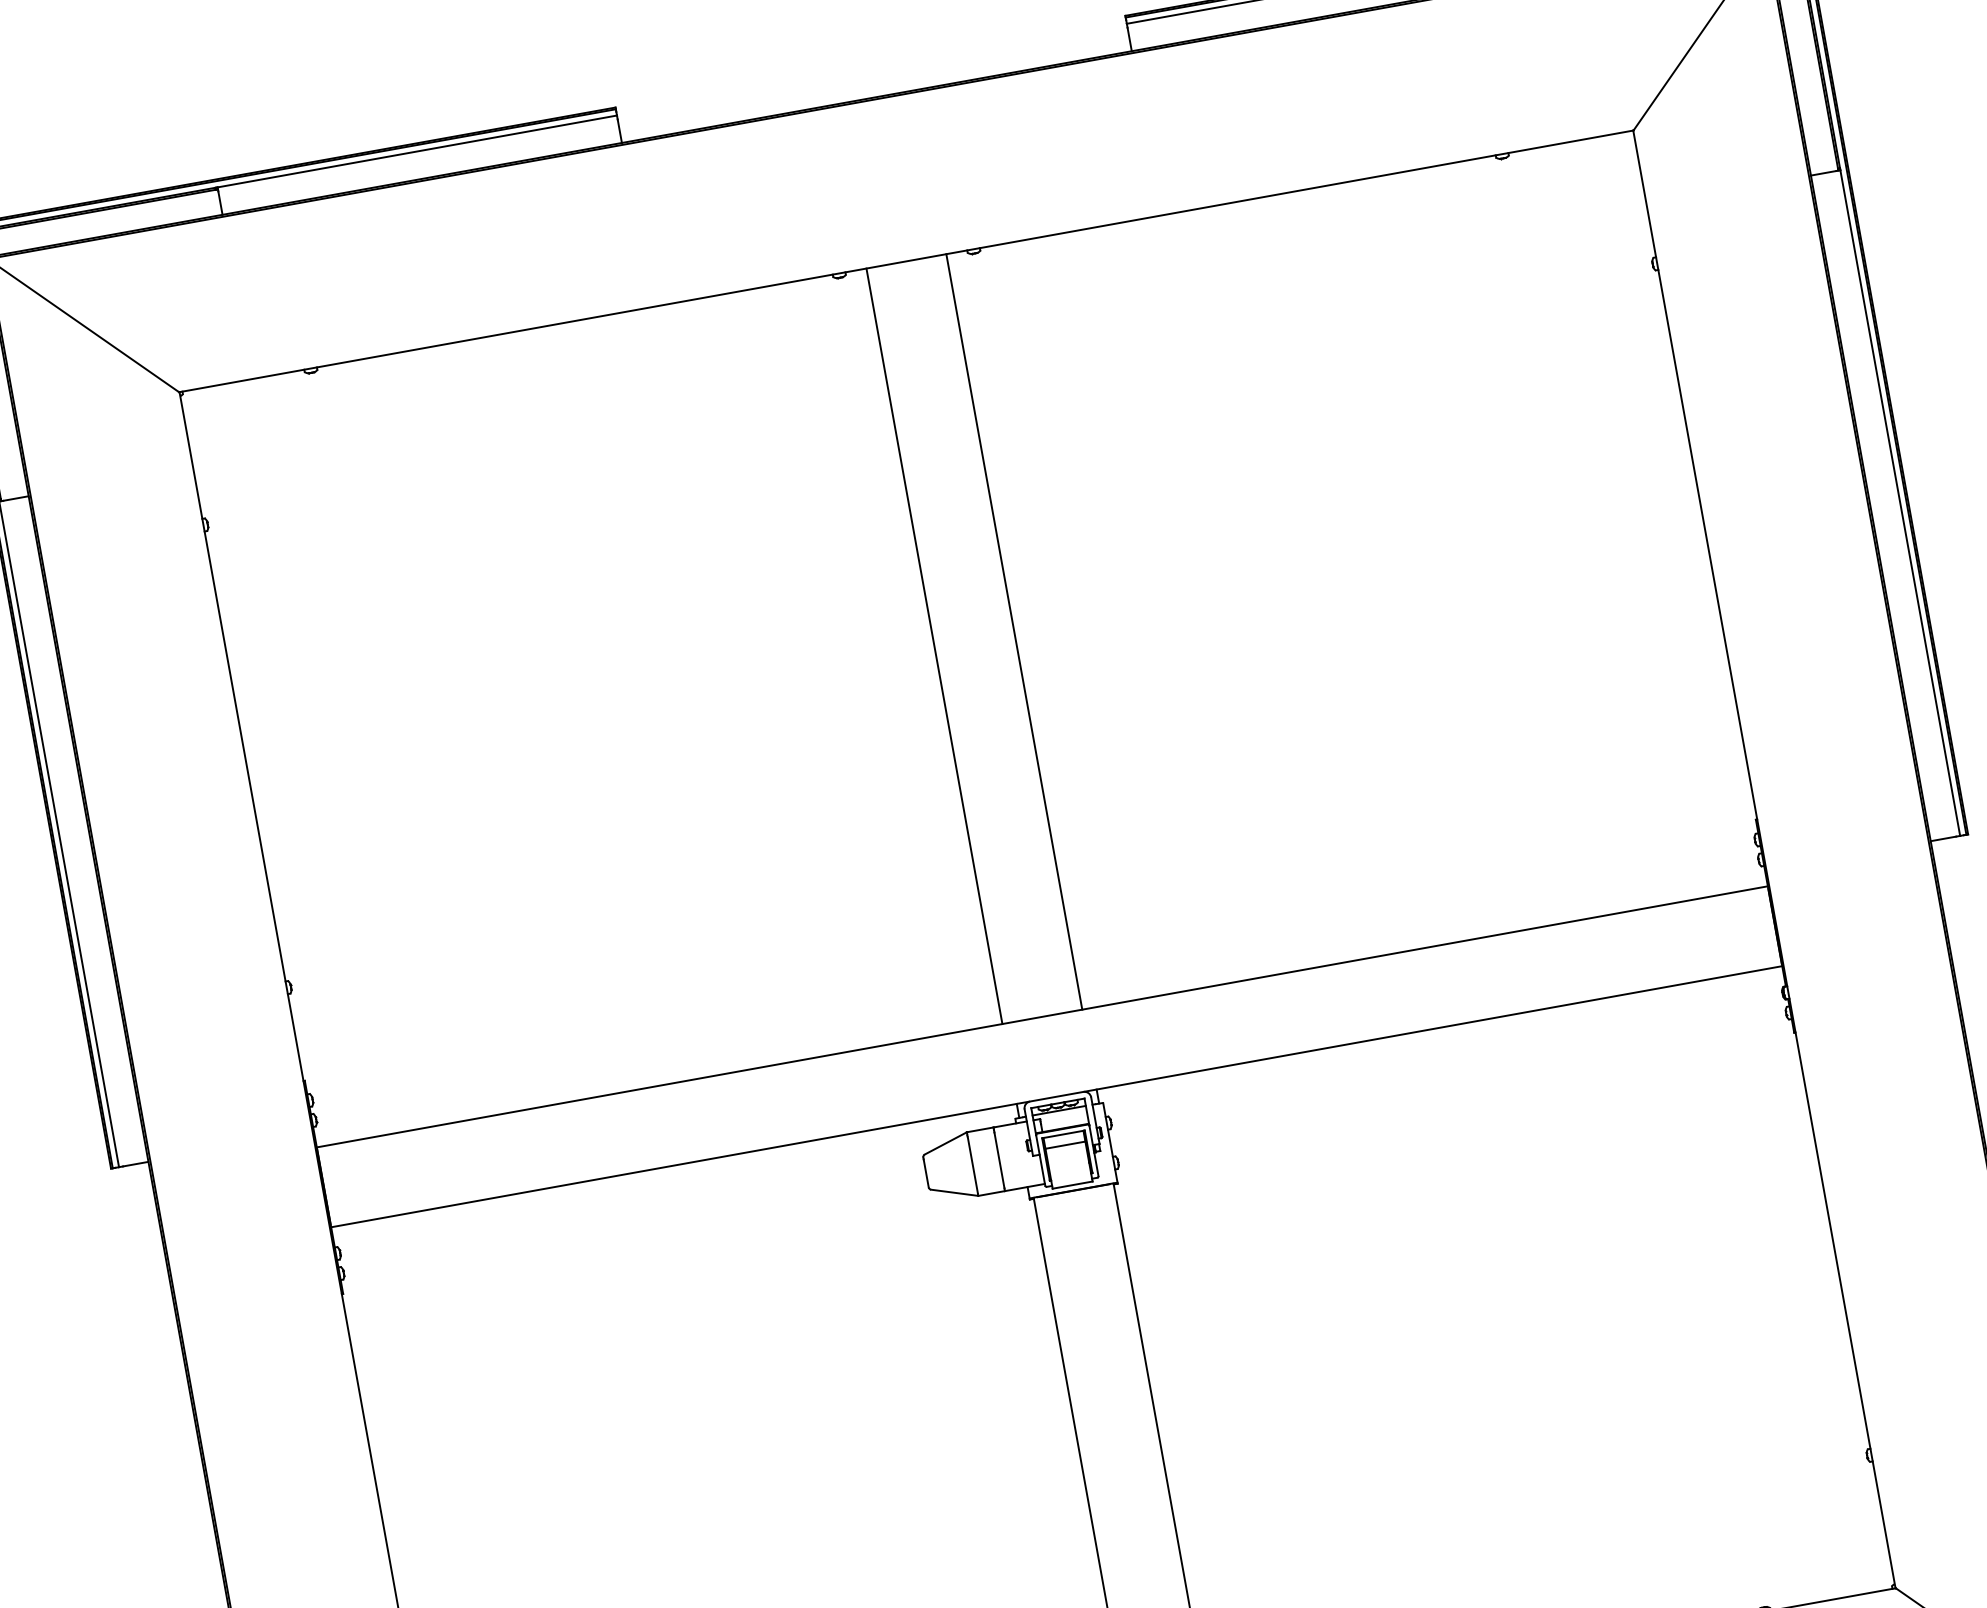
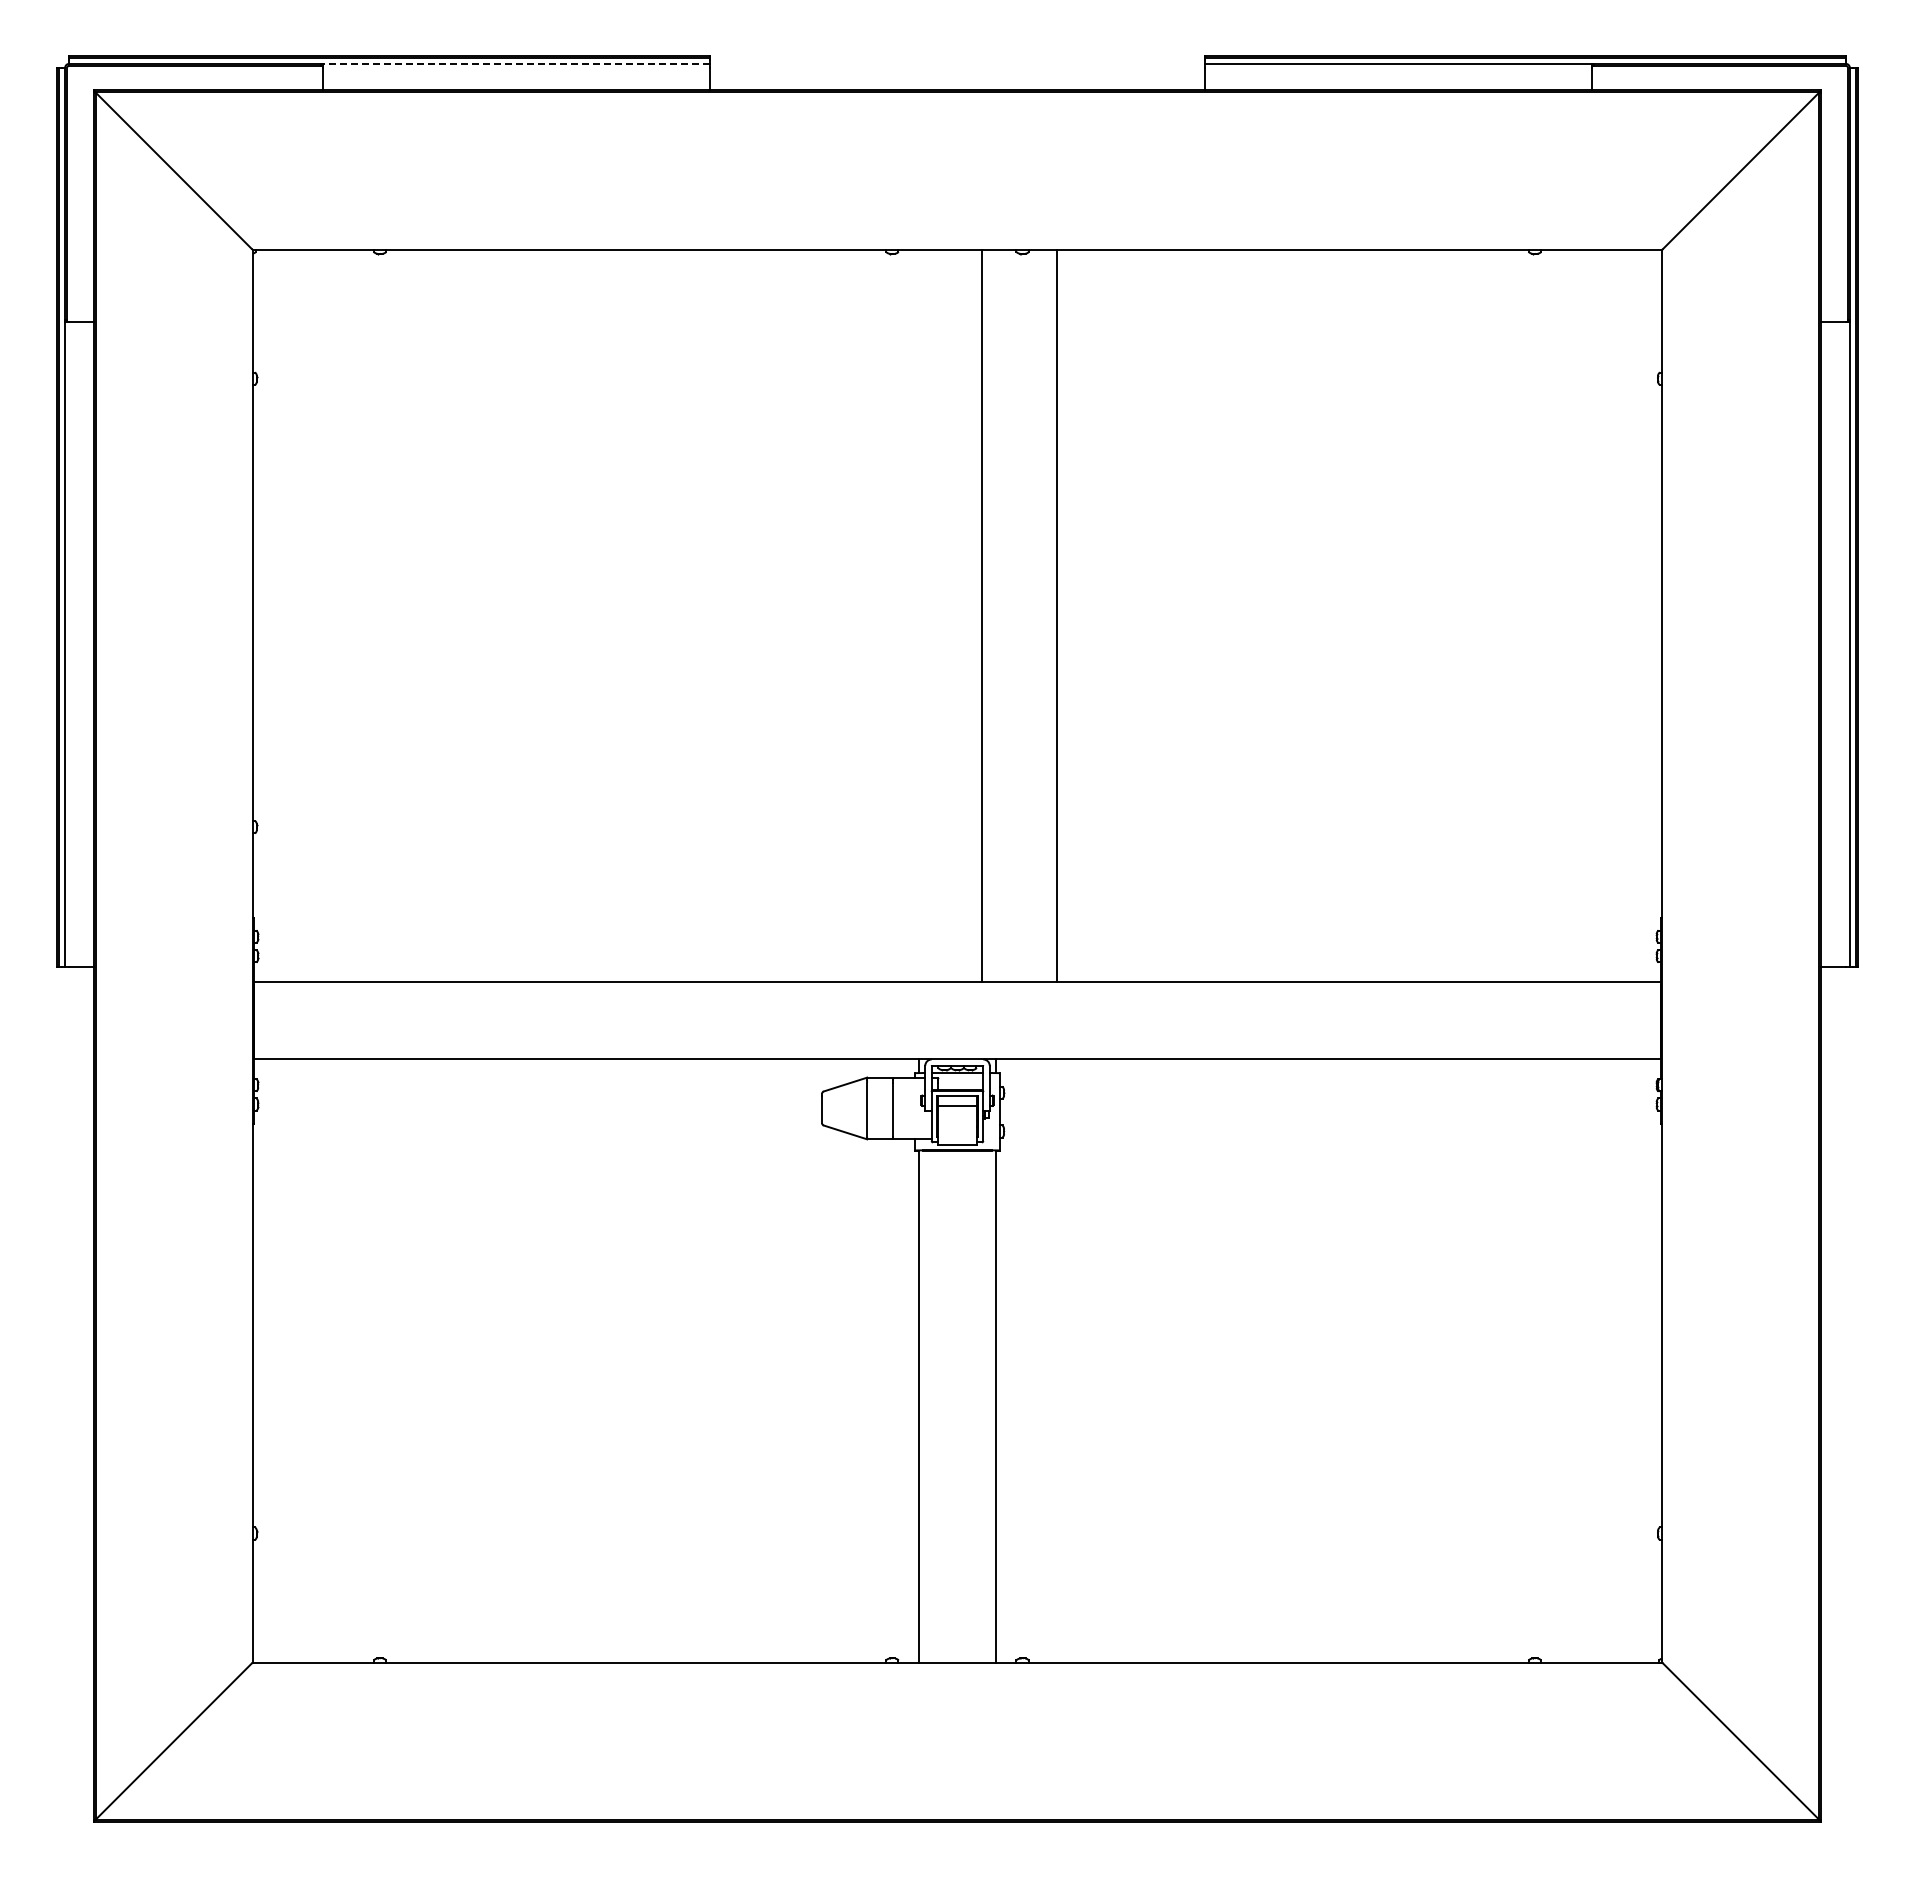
line: (416, 151) -> (516, 63), solid -> dashed
line: (1014, 631) -> (1057, 615), moved
line: (934, 645) -> (981, 615), moved

